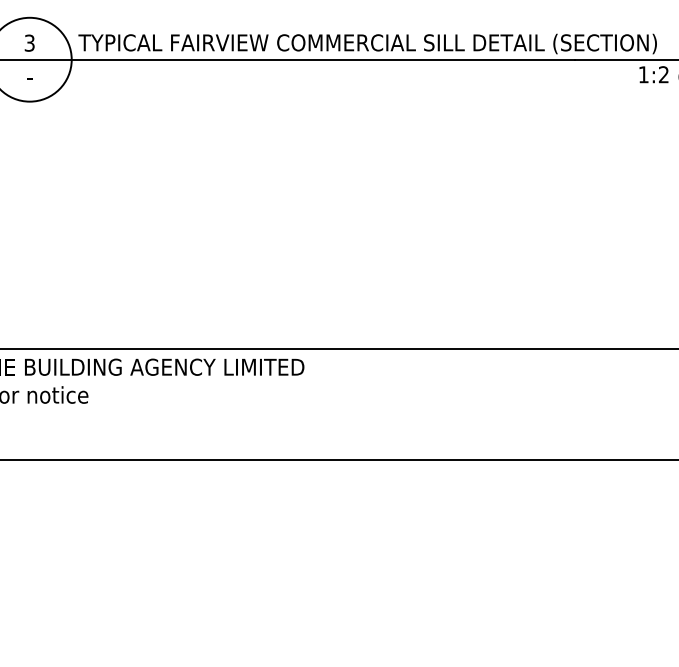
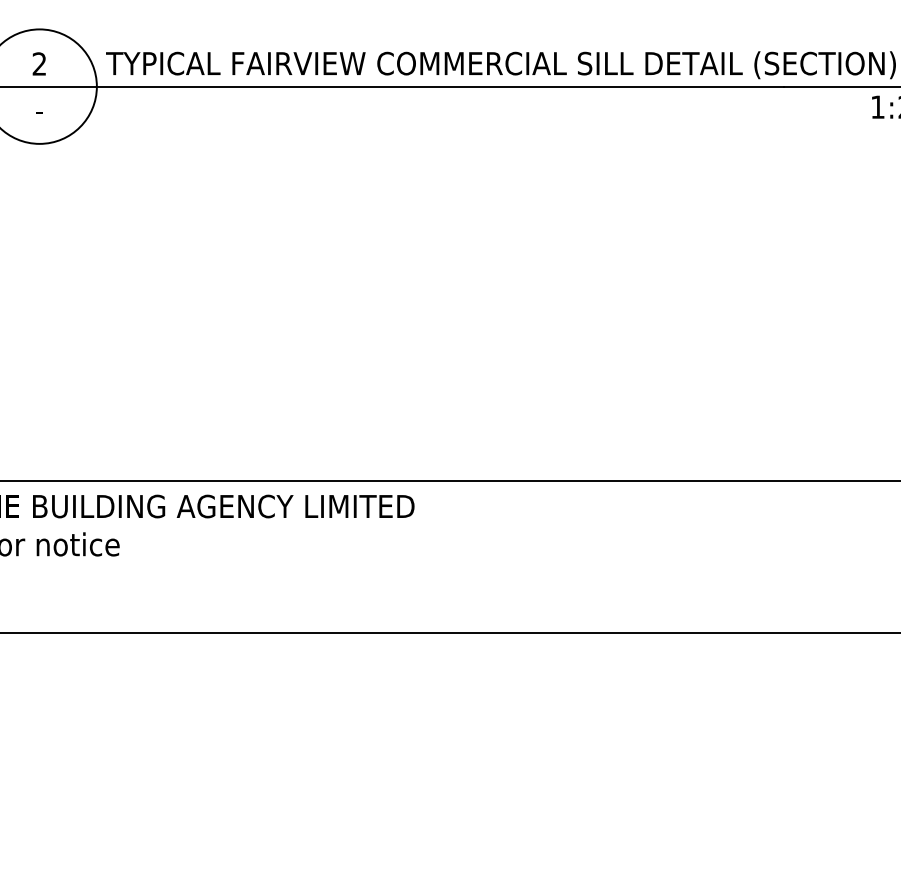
text: (29, 43) -> (39, 64), 3 -> 2

